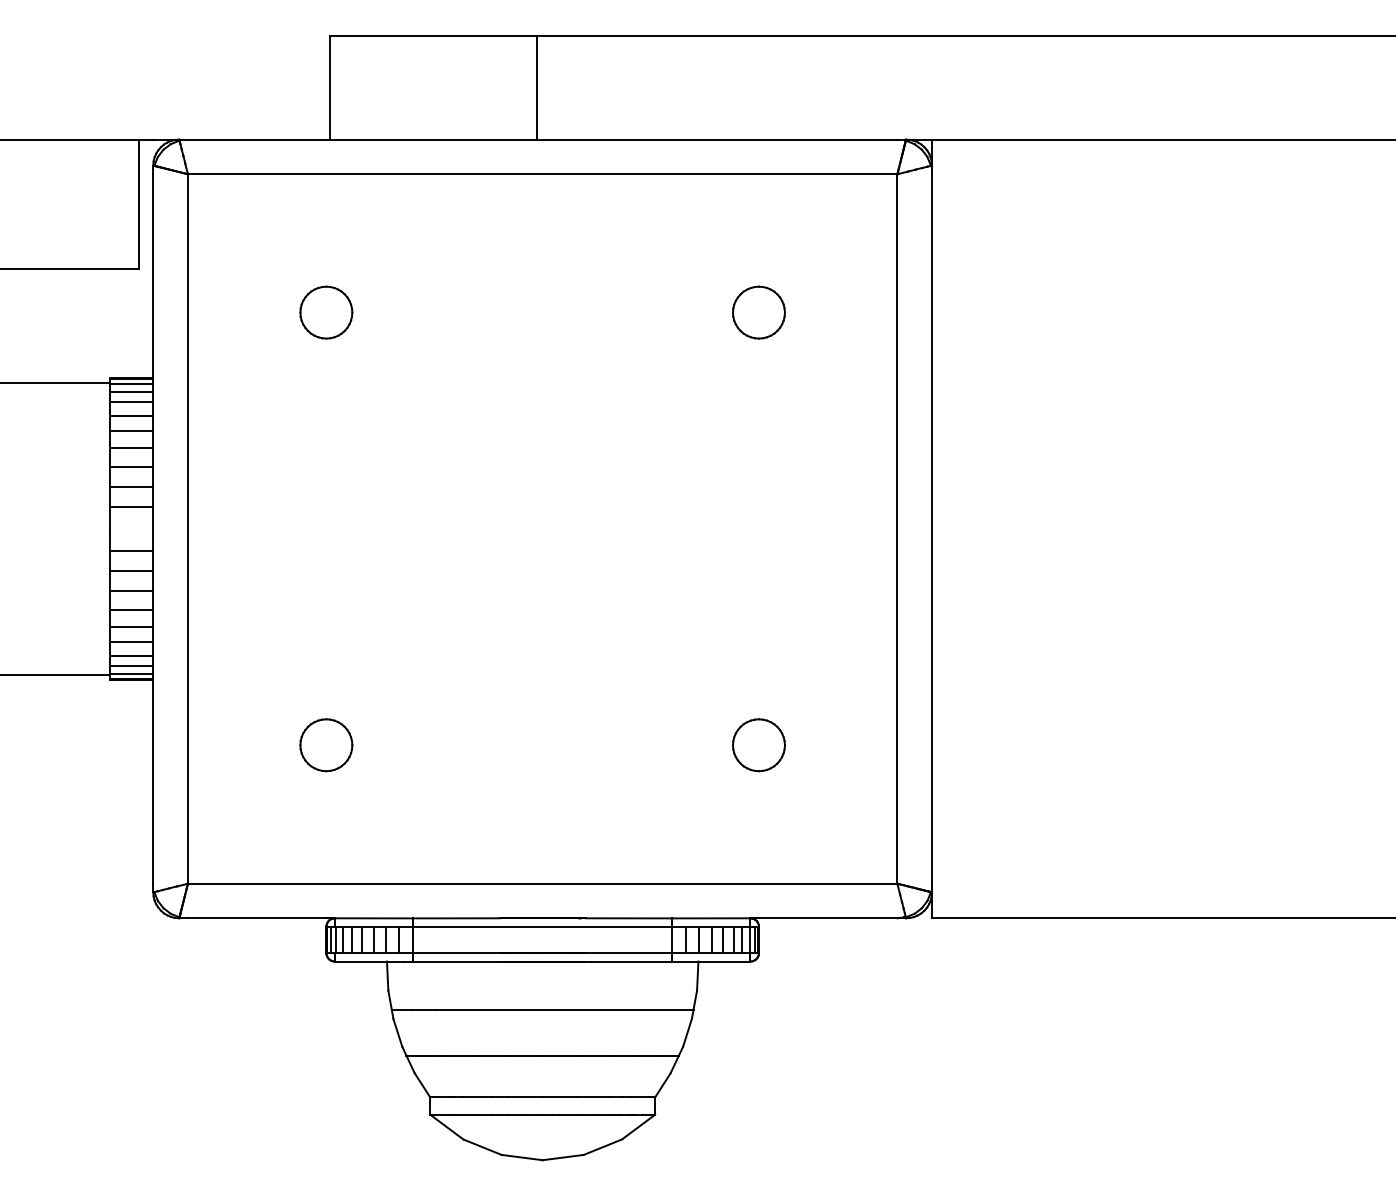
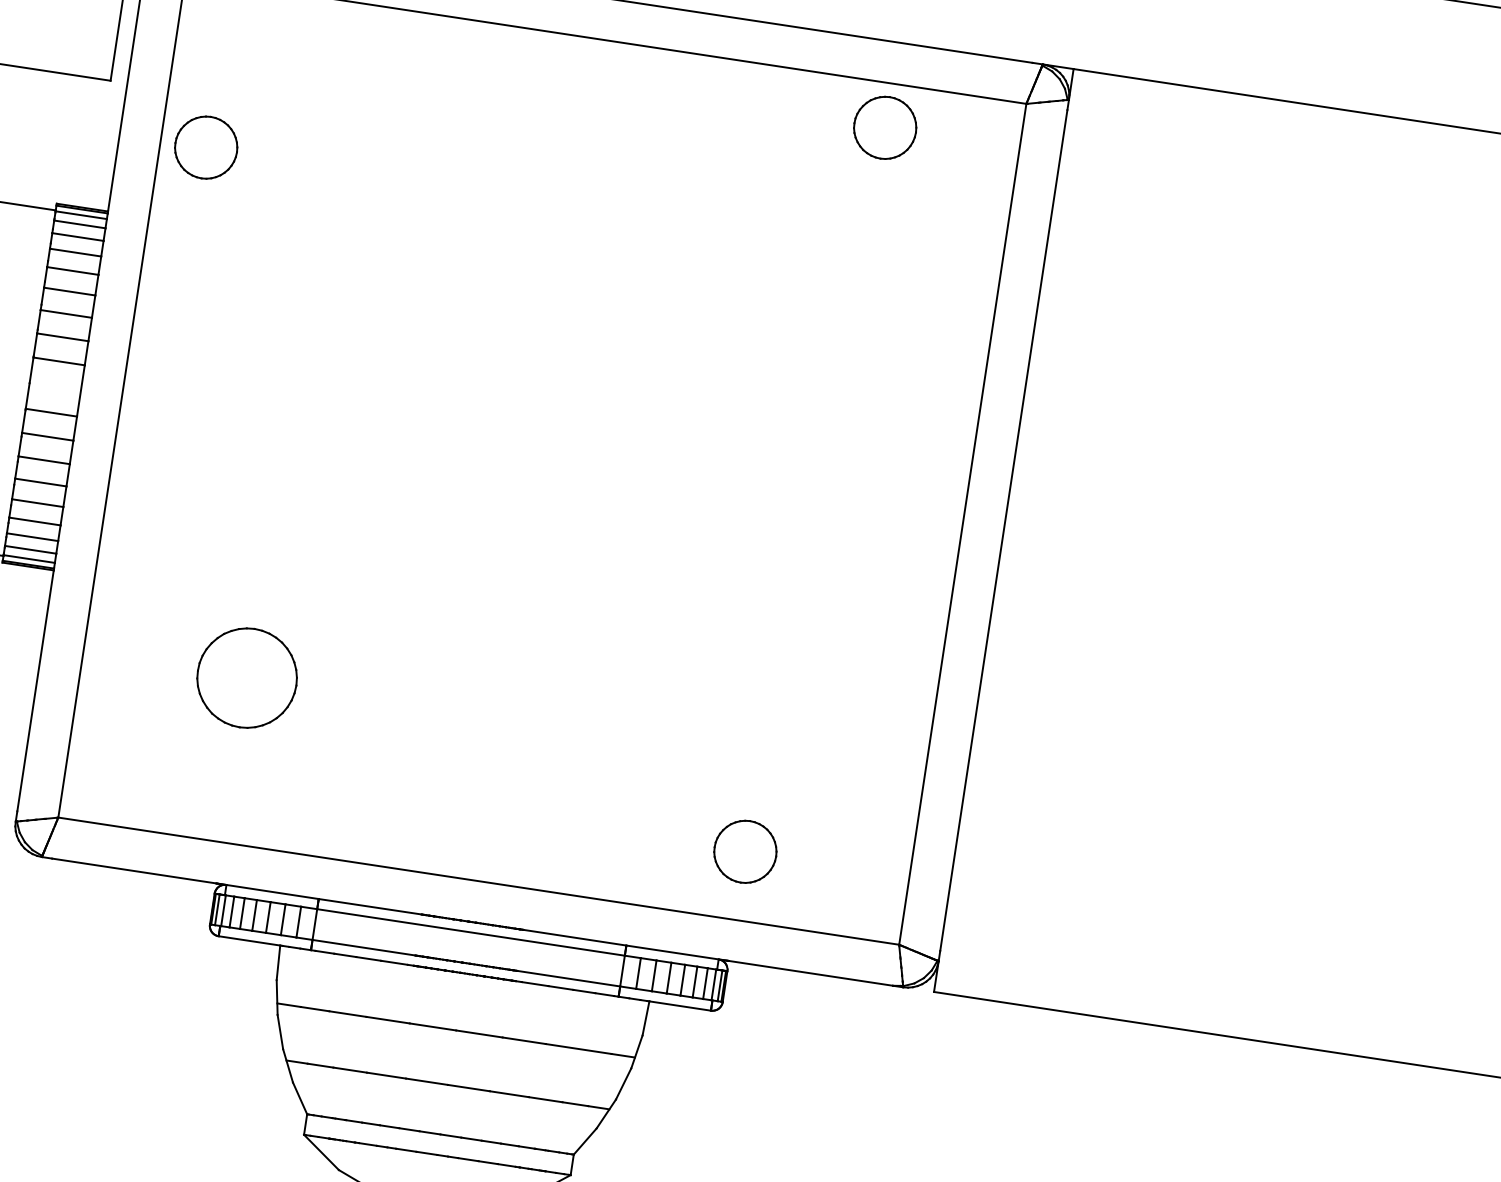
part: (326, 312) -> (206, 147), moved
part: (758, 312) -> (884, 127), moved
part: (326, 745) -> (247, 678), size x1.6
part: (758, 745) -> (744, 852), moved

